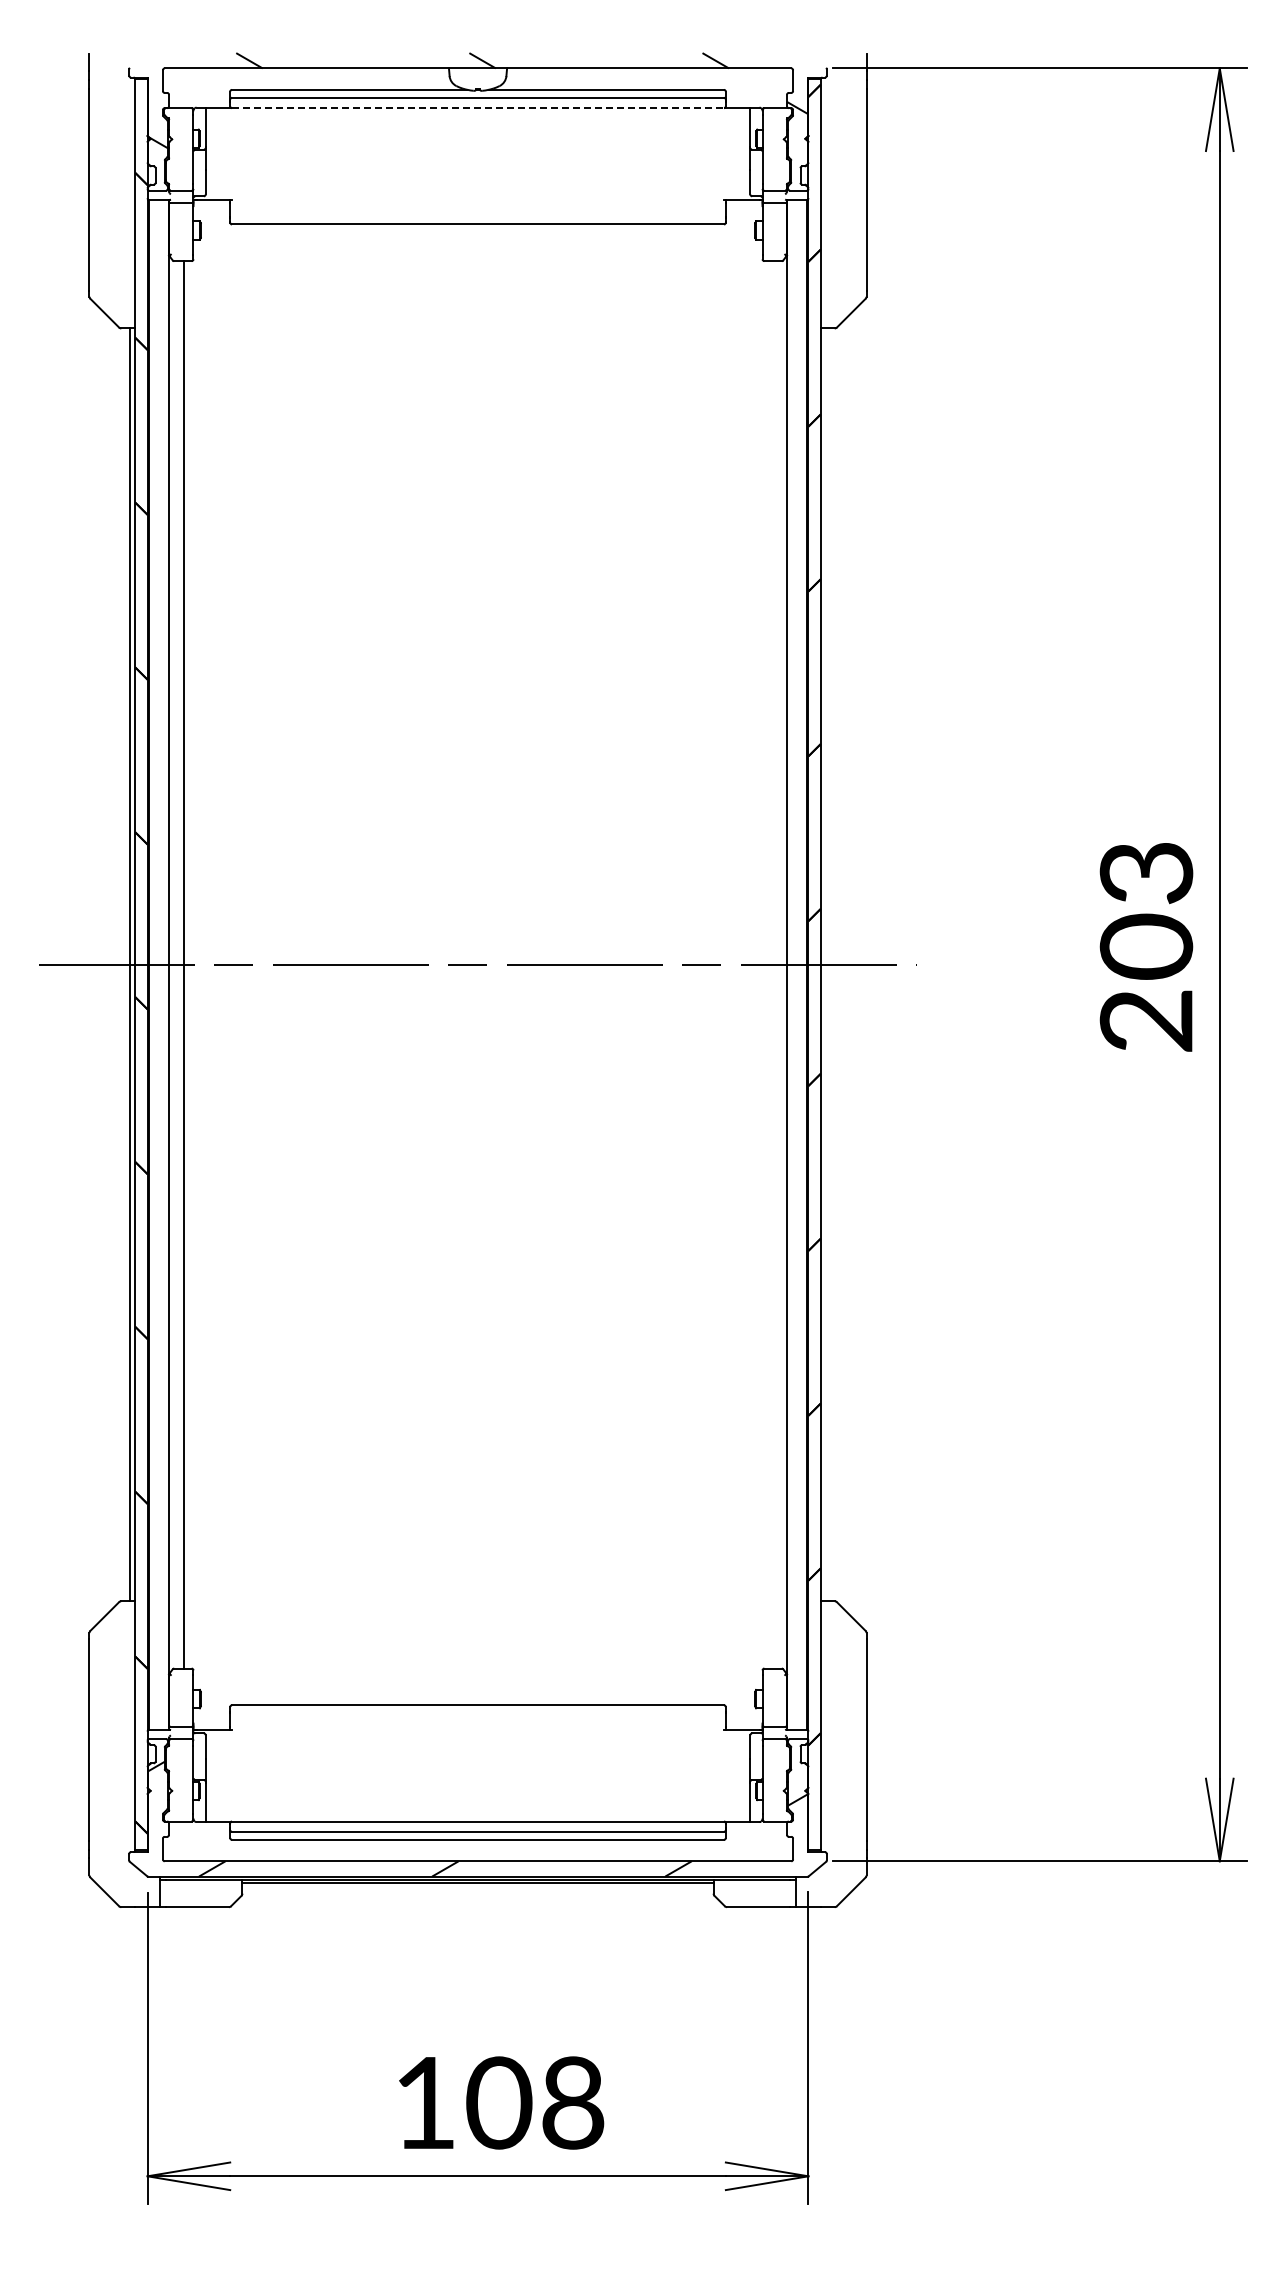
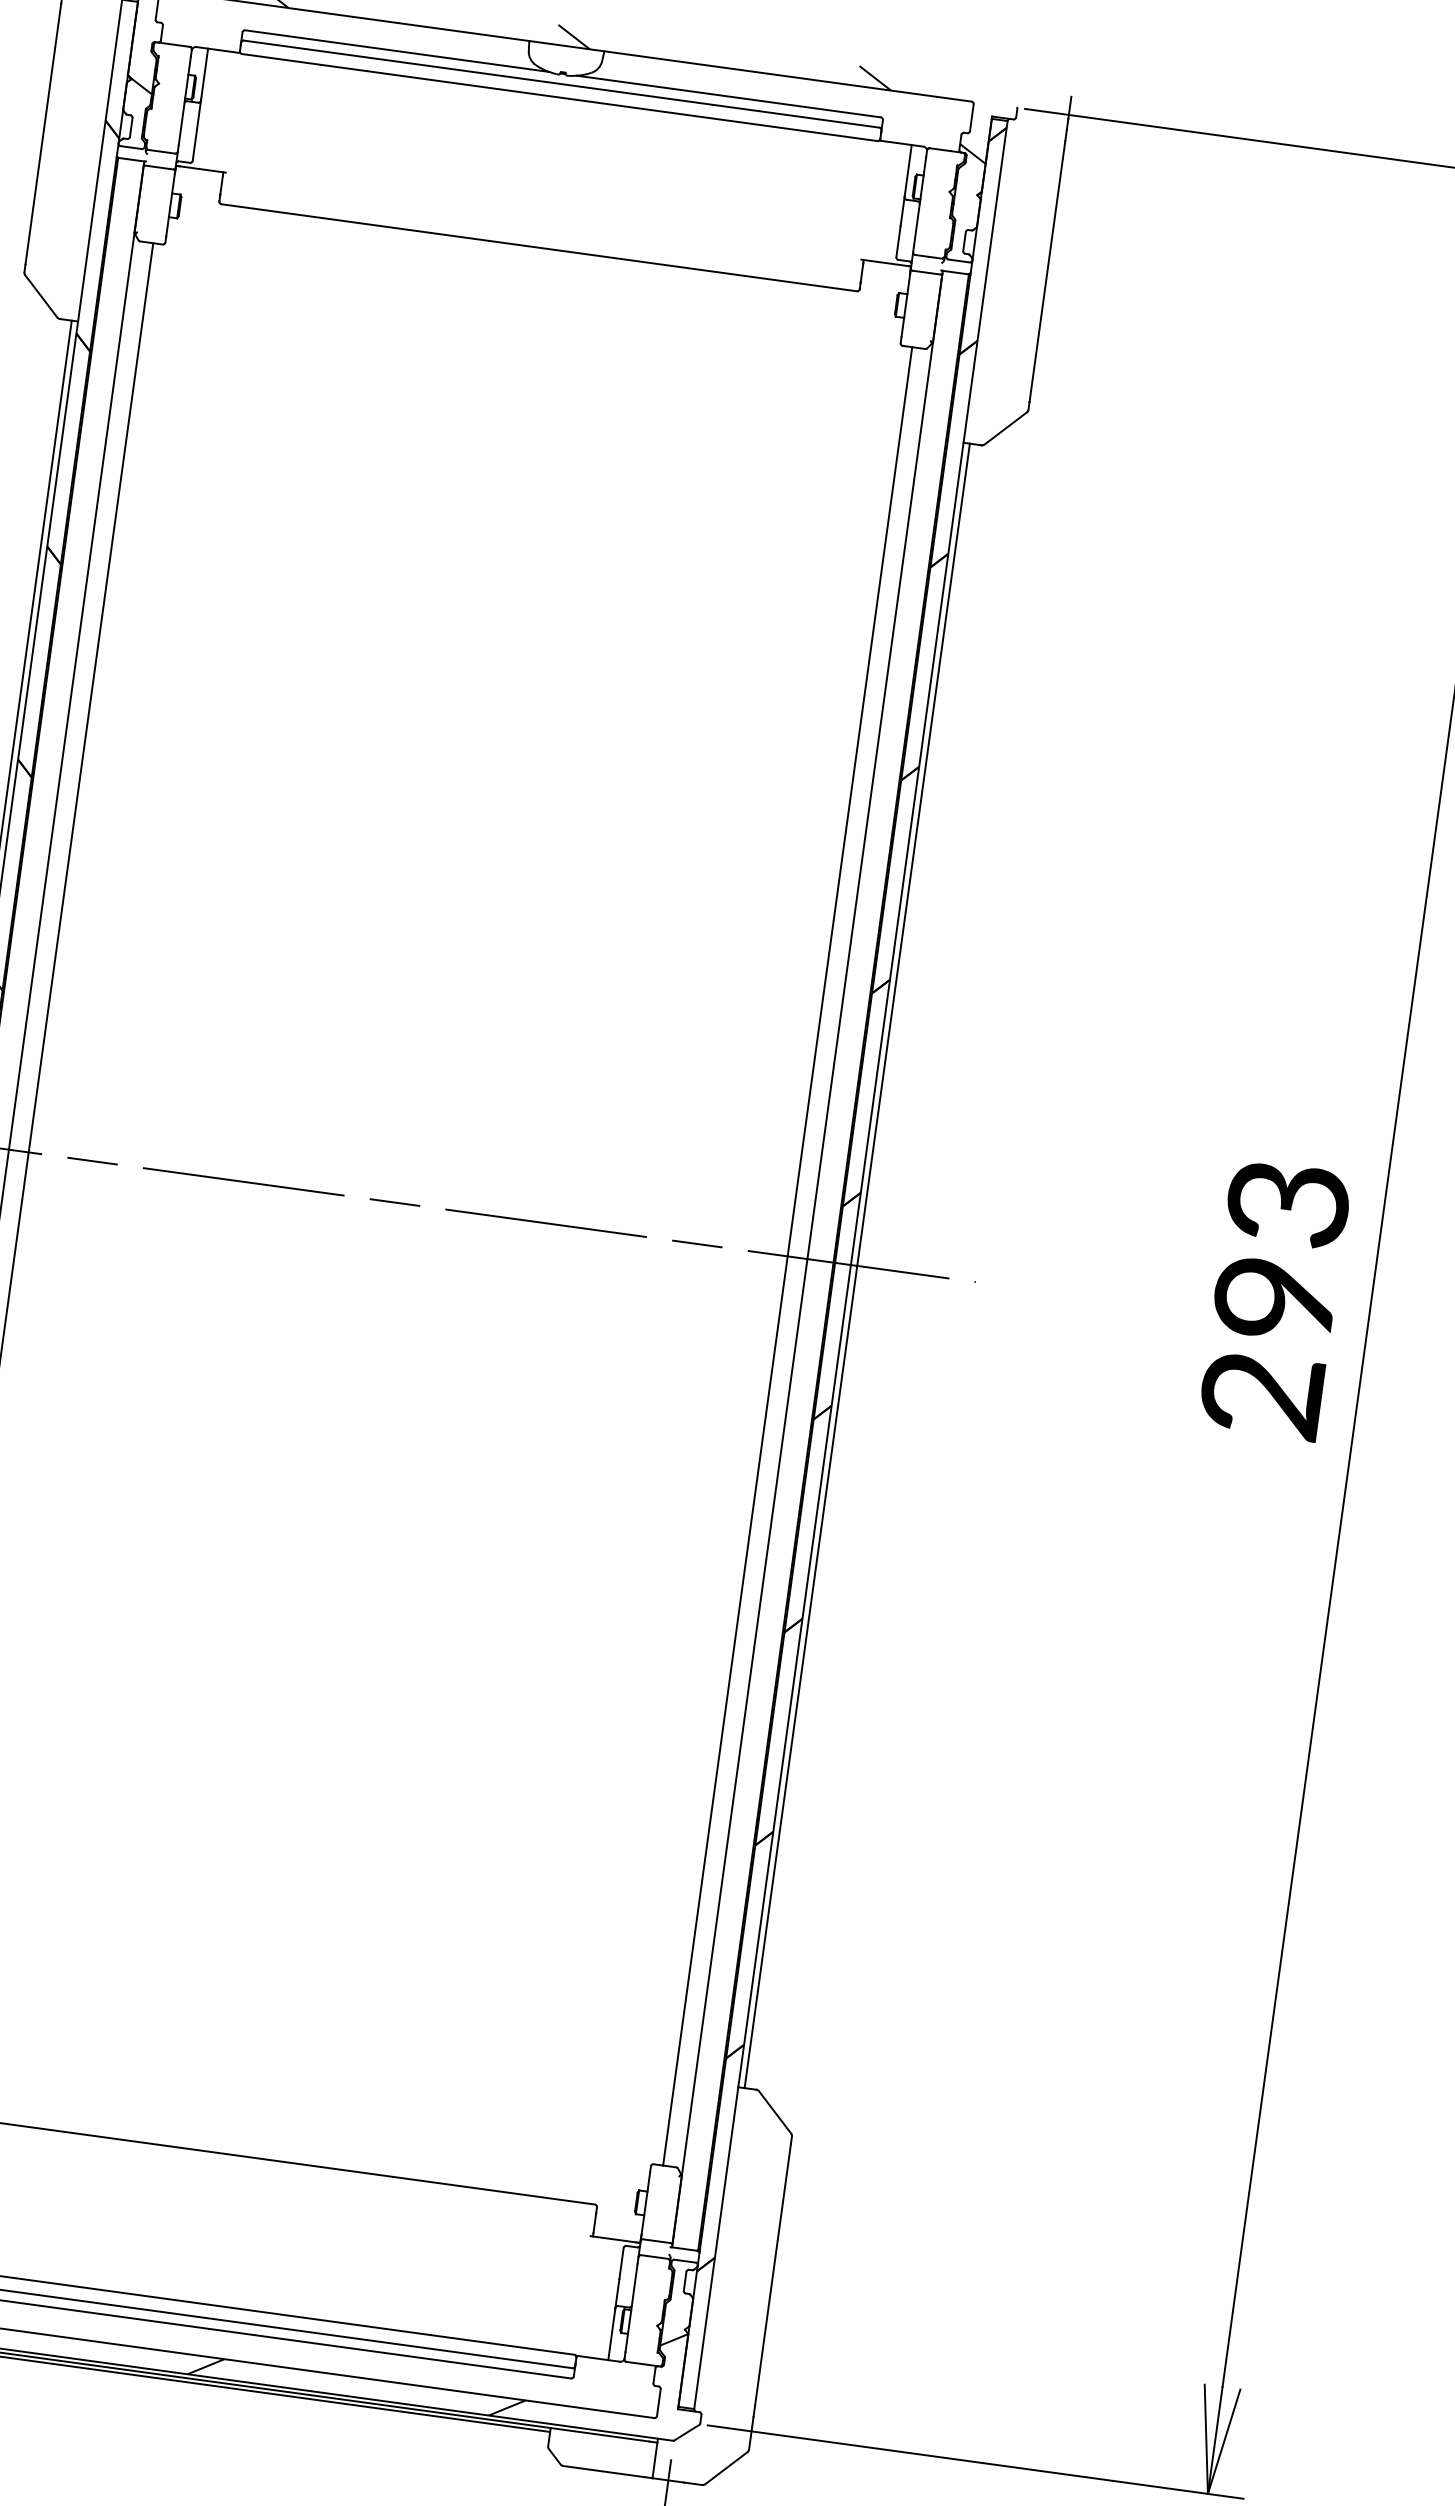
line: (478, 108) -> (560, 98), dashed -> solid
text: (1146, 946) -> (1275, 1298), 203 -> 293
line: (771, 964) -> (787, 1255), added
line: (825, 964) -> (857, 1265), added

